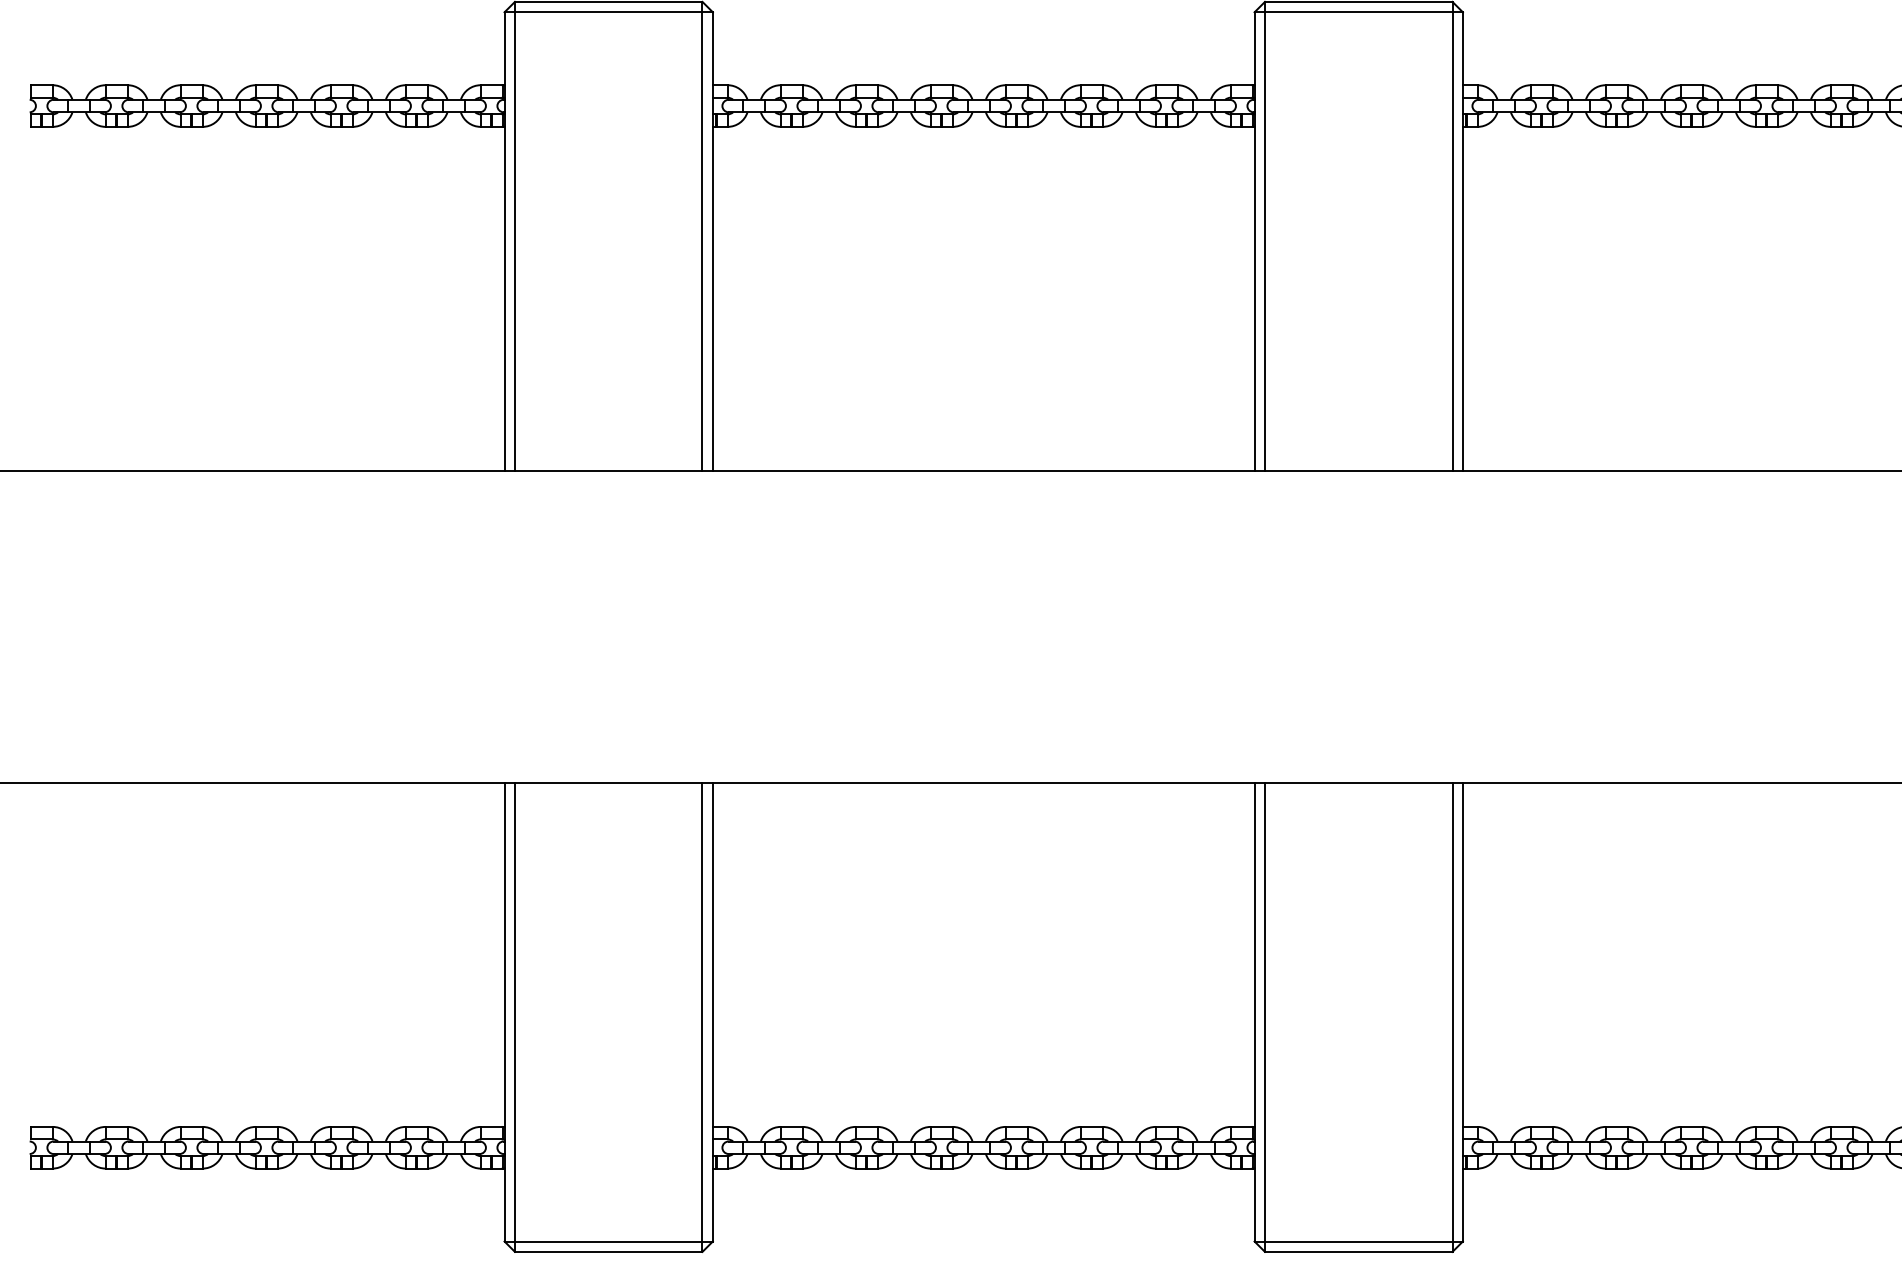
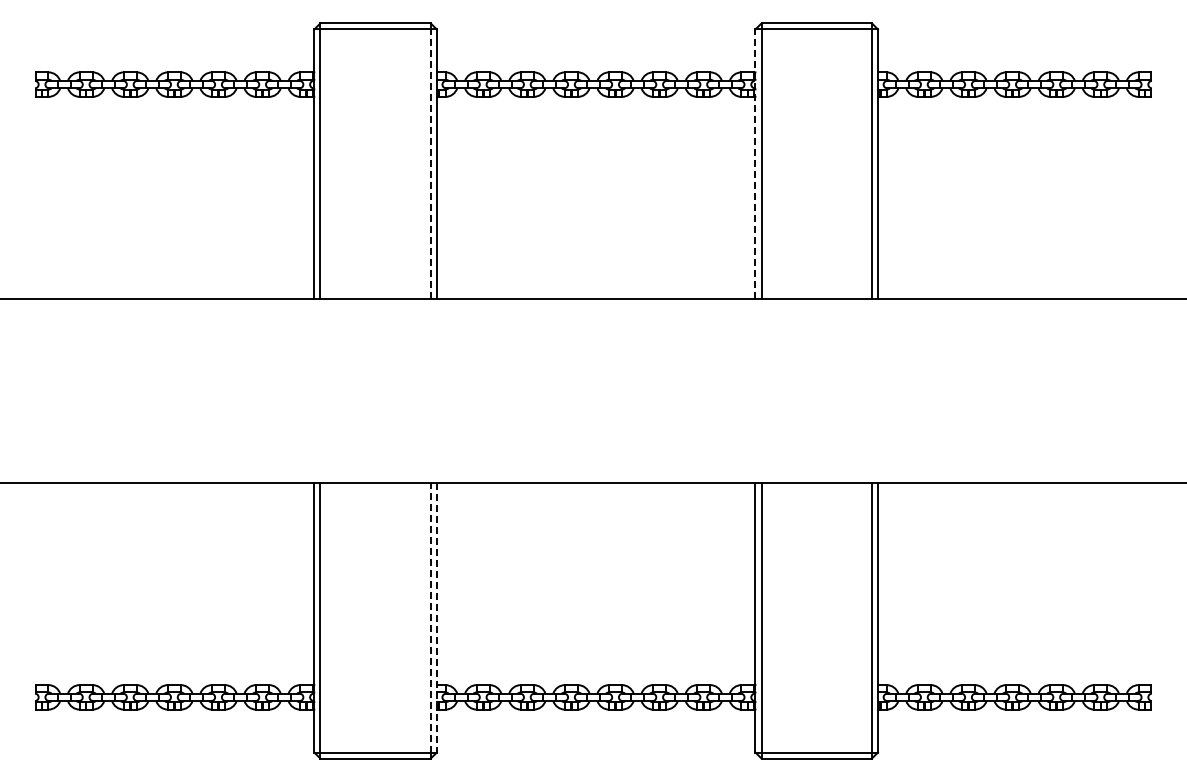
line: (702, 241) -> (430, 164), solid -> dashed
line: (1254, 241) -> (755, 164), solid -> dashed
line: (702, 1011) -> (430, 617), solid -> dashed
line: (712, 1011) -> (436, 617), solid -> dashed

